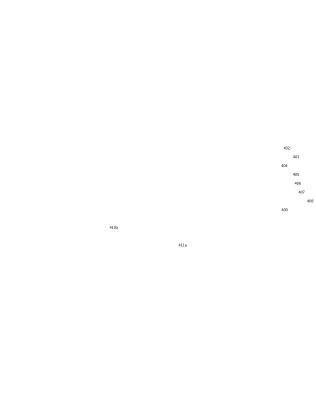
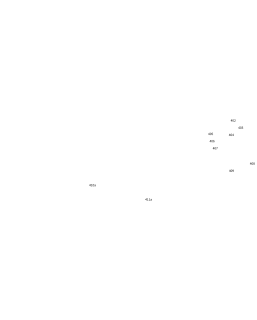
text: (298, 183) -> (212, 141), moved

